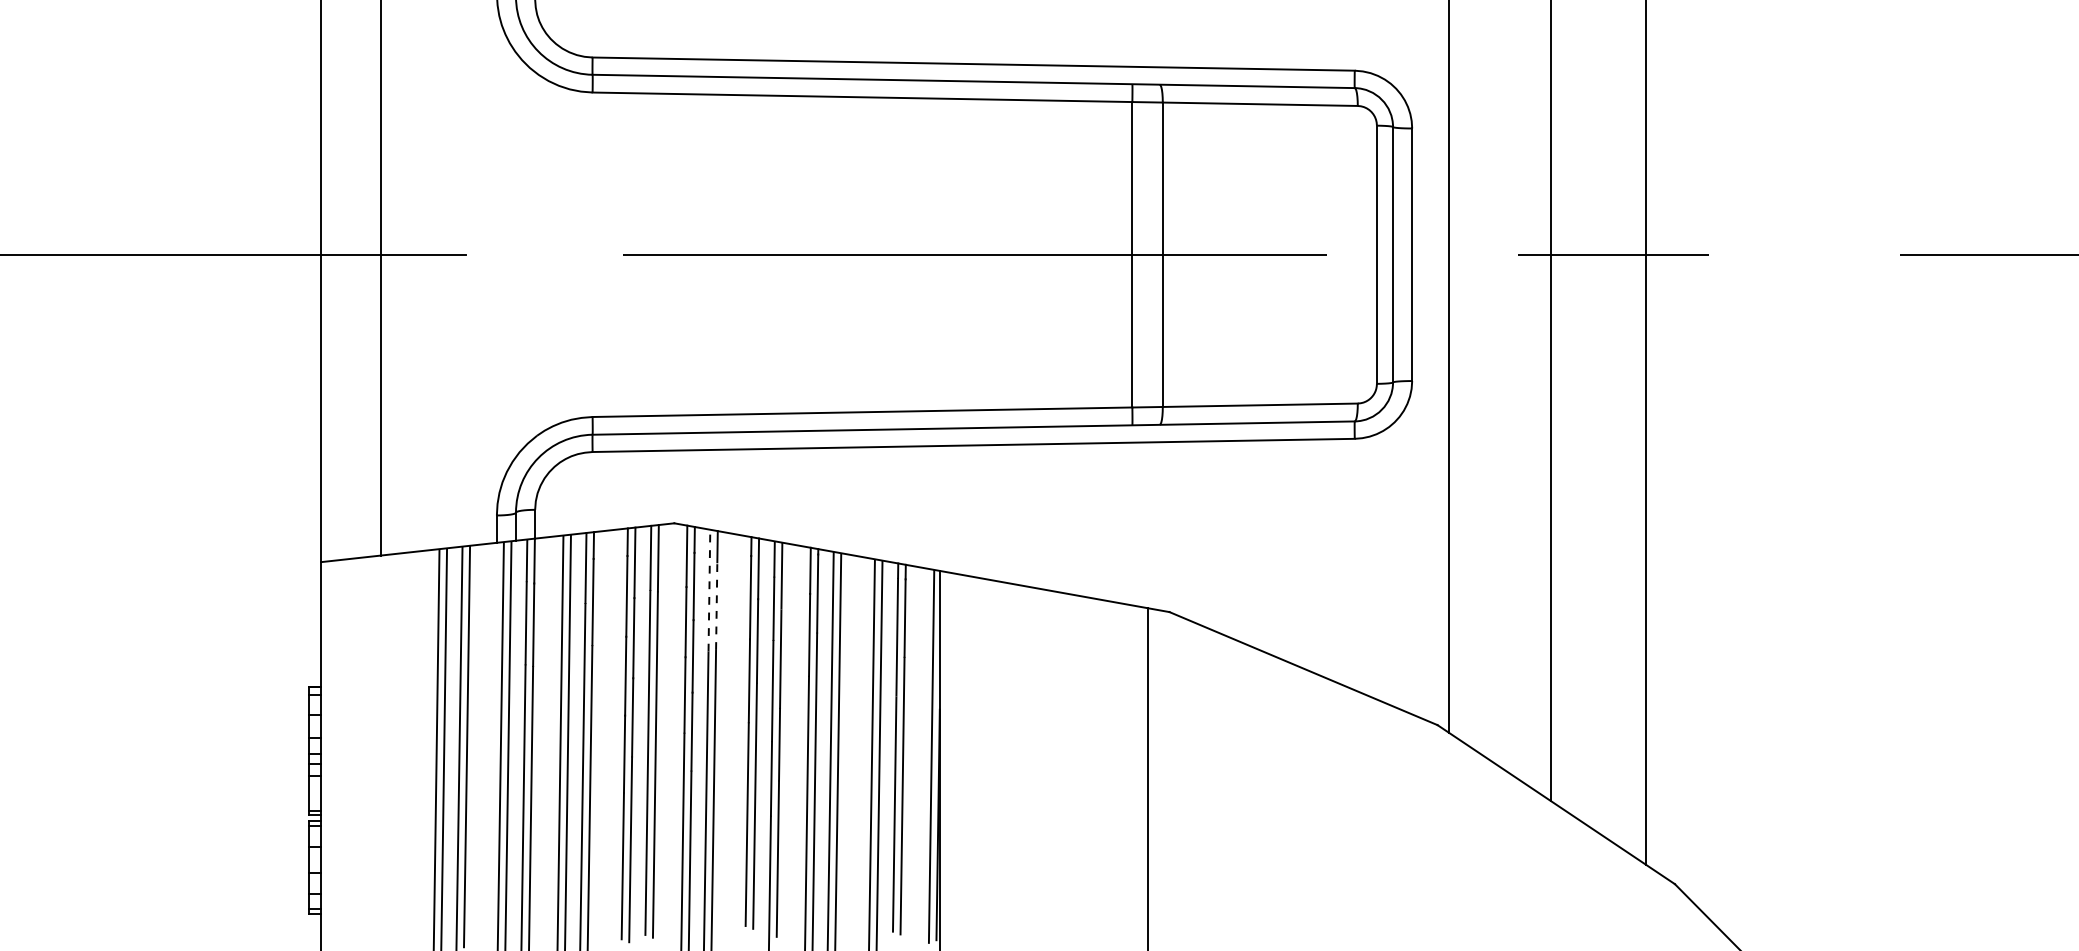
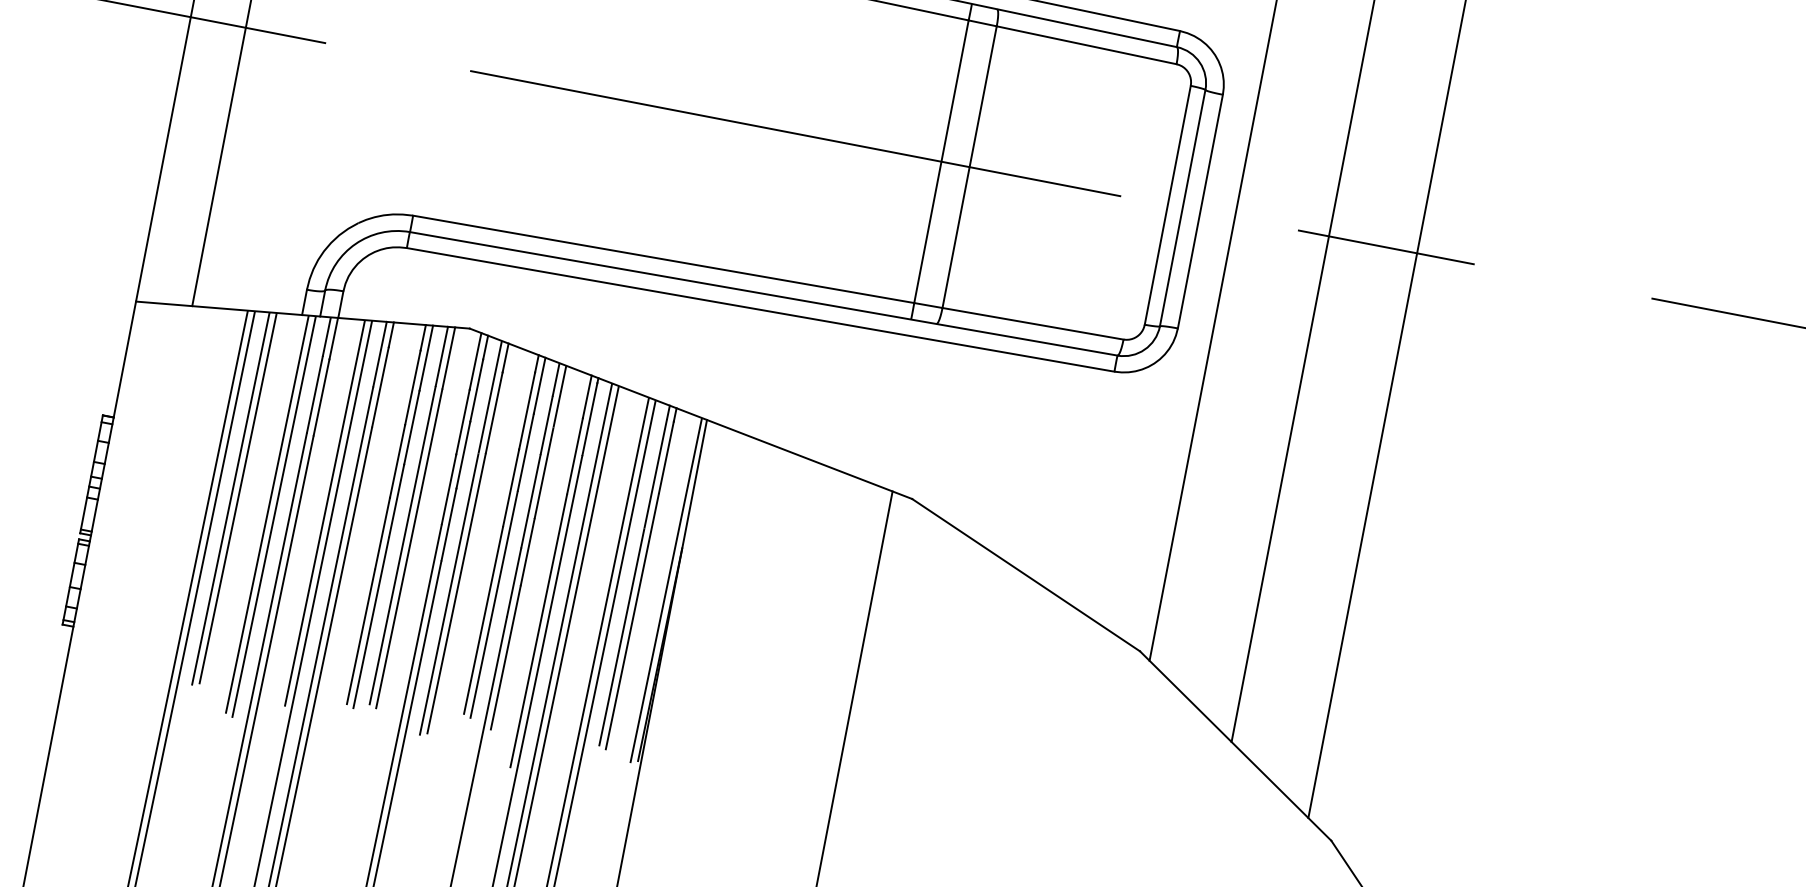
line: (709, 590) -> (490, 397), dashed -> solid
line: (716, 606) -> (493, 413), dashed -> solid

